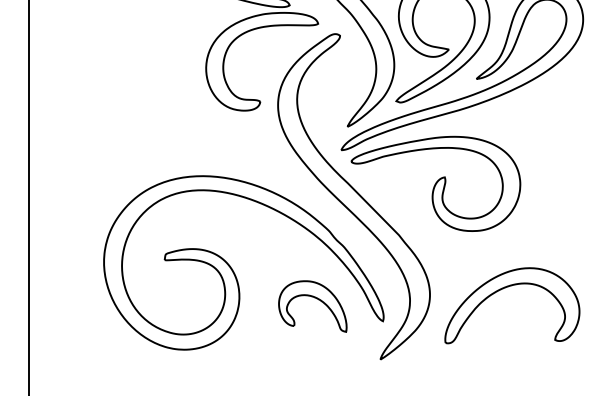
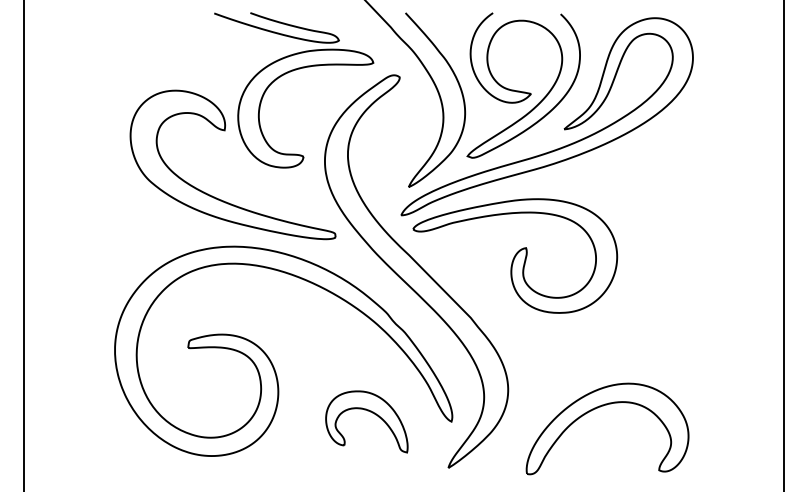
part: (195, 80) -> (225, 131), added
part: (506, 287) -> (600, 407), moved
part: (315, 298) -> (370, 412), moved

